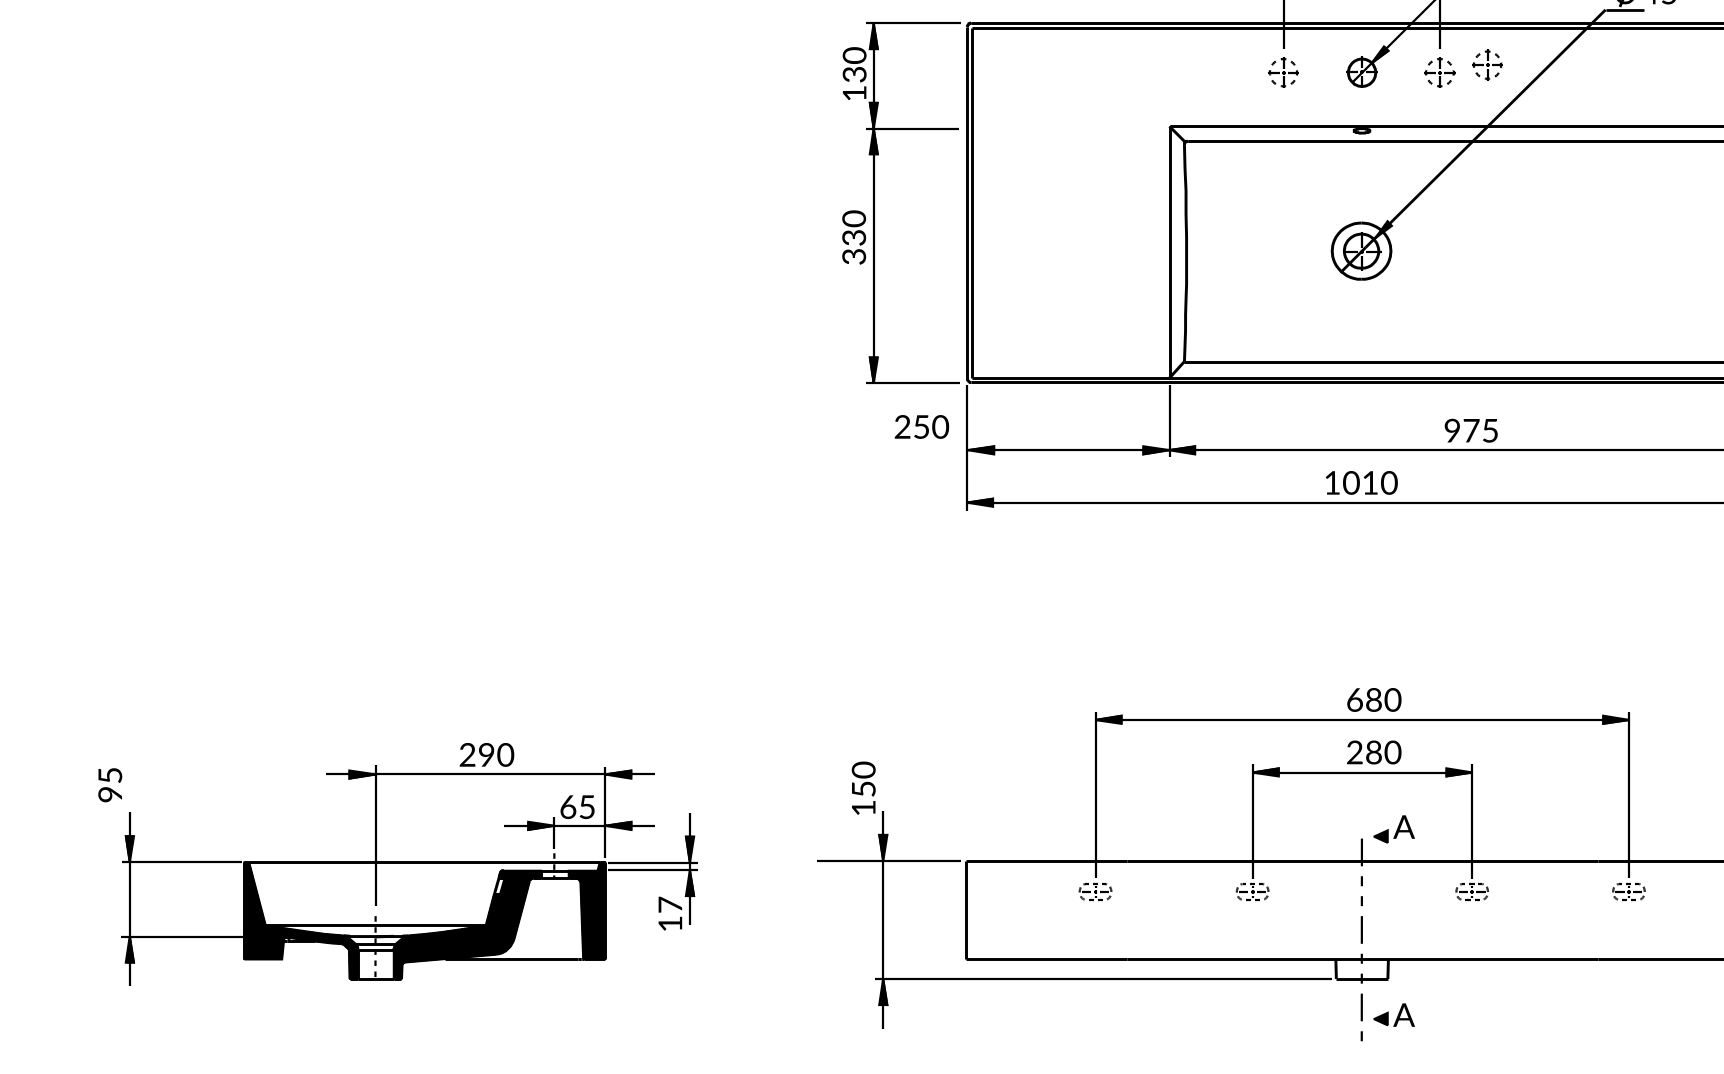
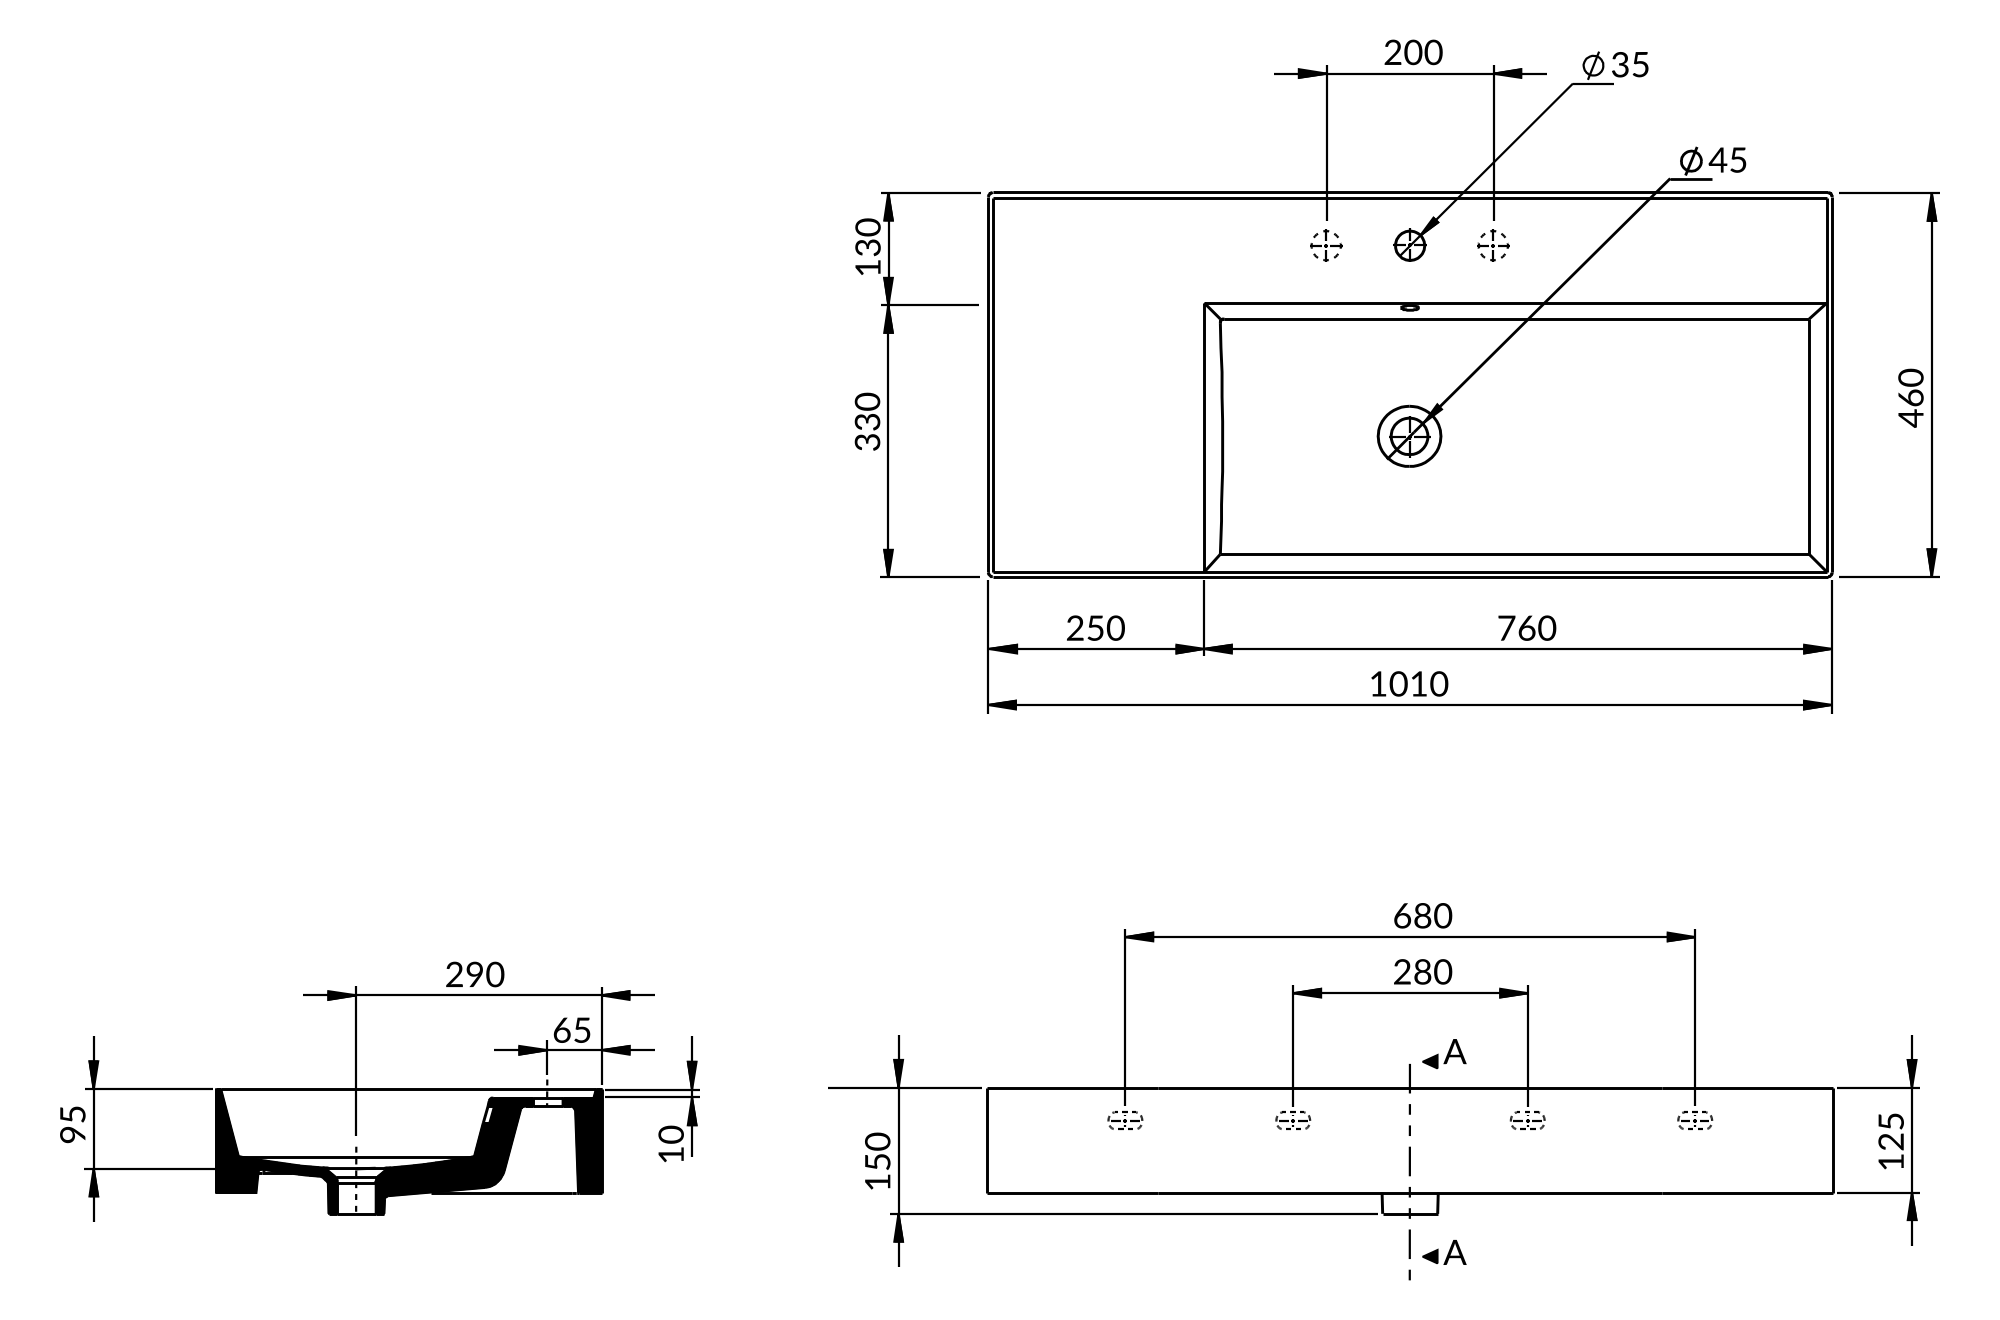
part: (1487, 65) -> (1544, 237), removed
text: (921, 426) -> (1095, 627), moved
text: (1471, 430) -> (1527, 627), 975 -> 760
text: (109, 784) -> (72, 1124), moved
text: (863, 787) -> (877, 1160), moved
text: (669, 904) -> (670, 1134), 17 -> 10

